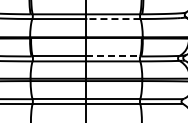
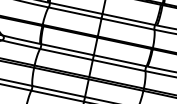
line: (112, 19) -> (126, 24), dashed -> solid
line: (113, 56) -> (120, 60), dashed -> solid

